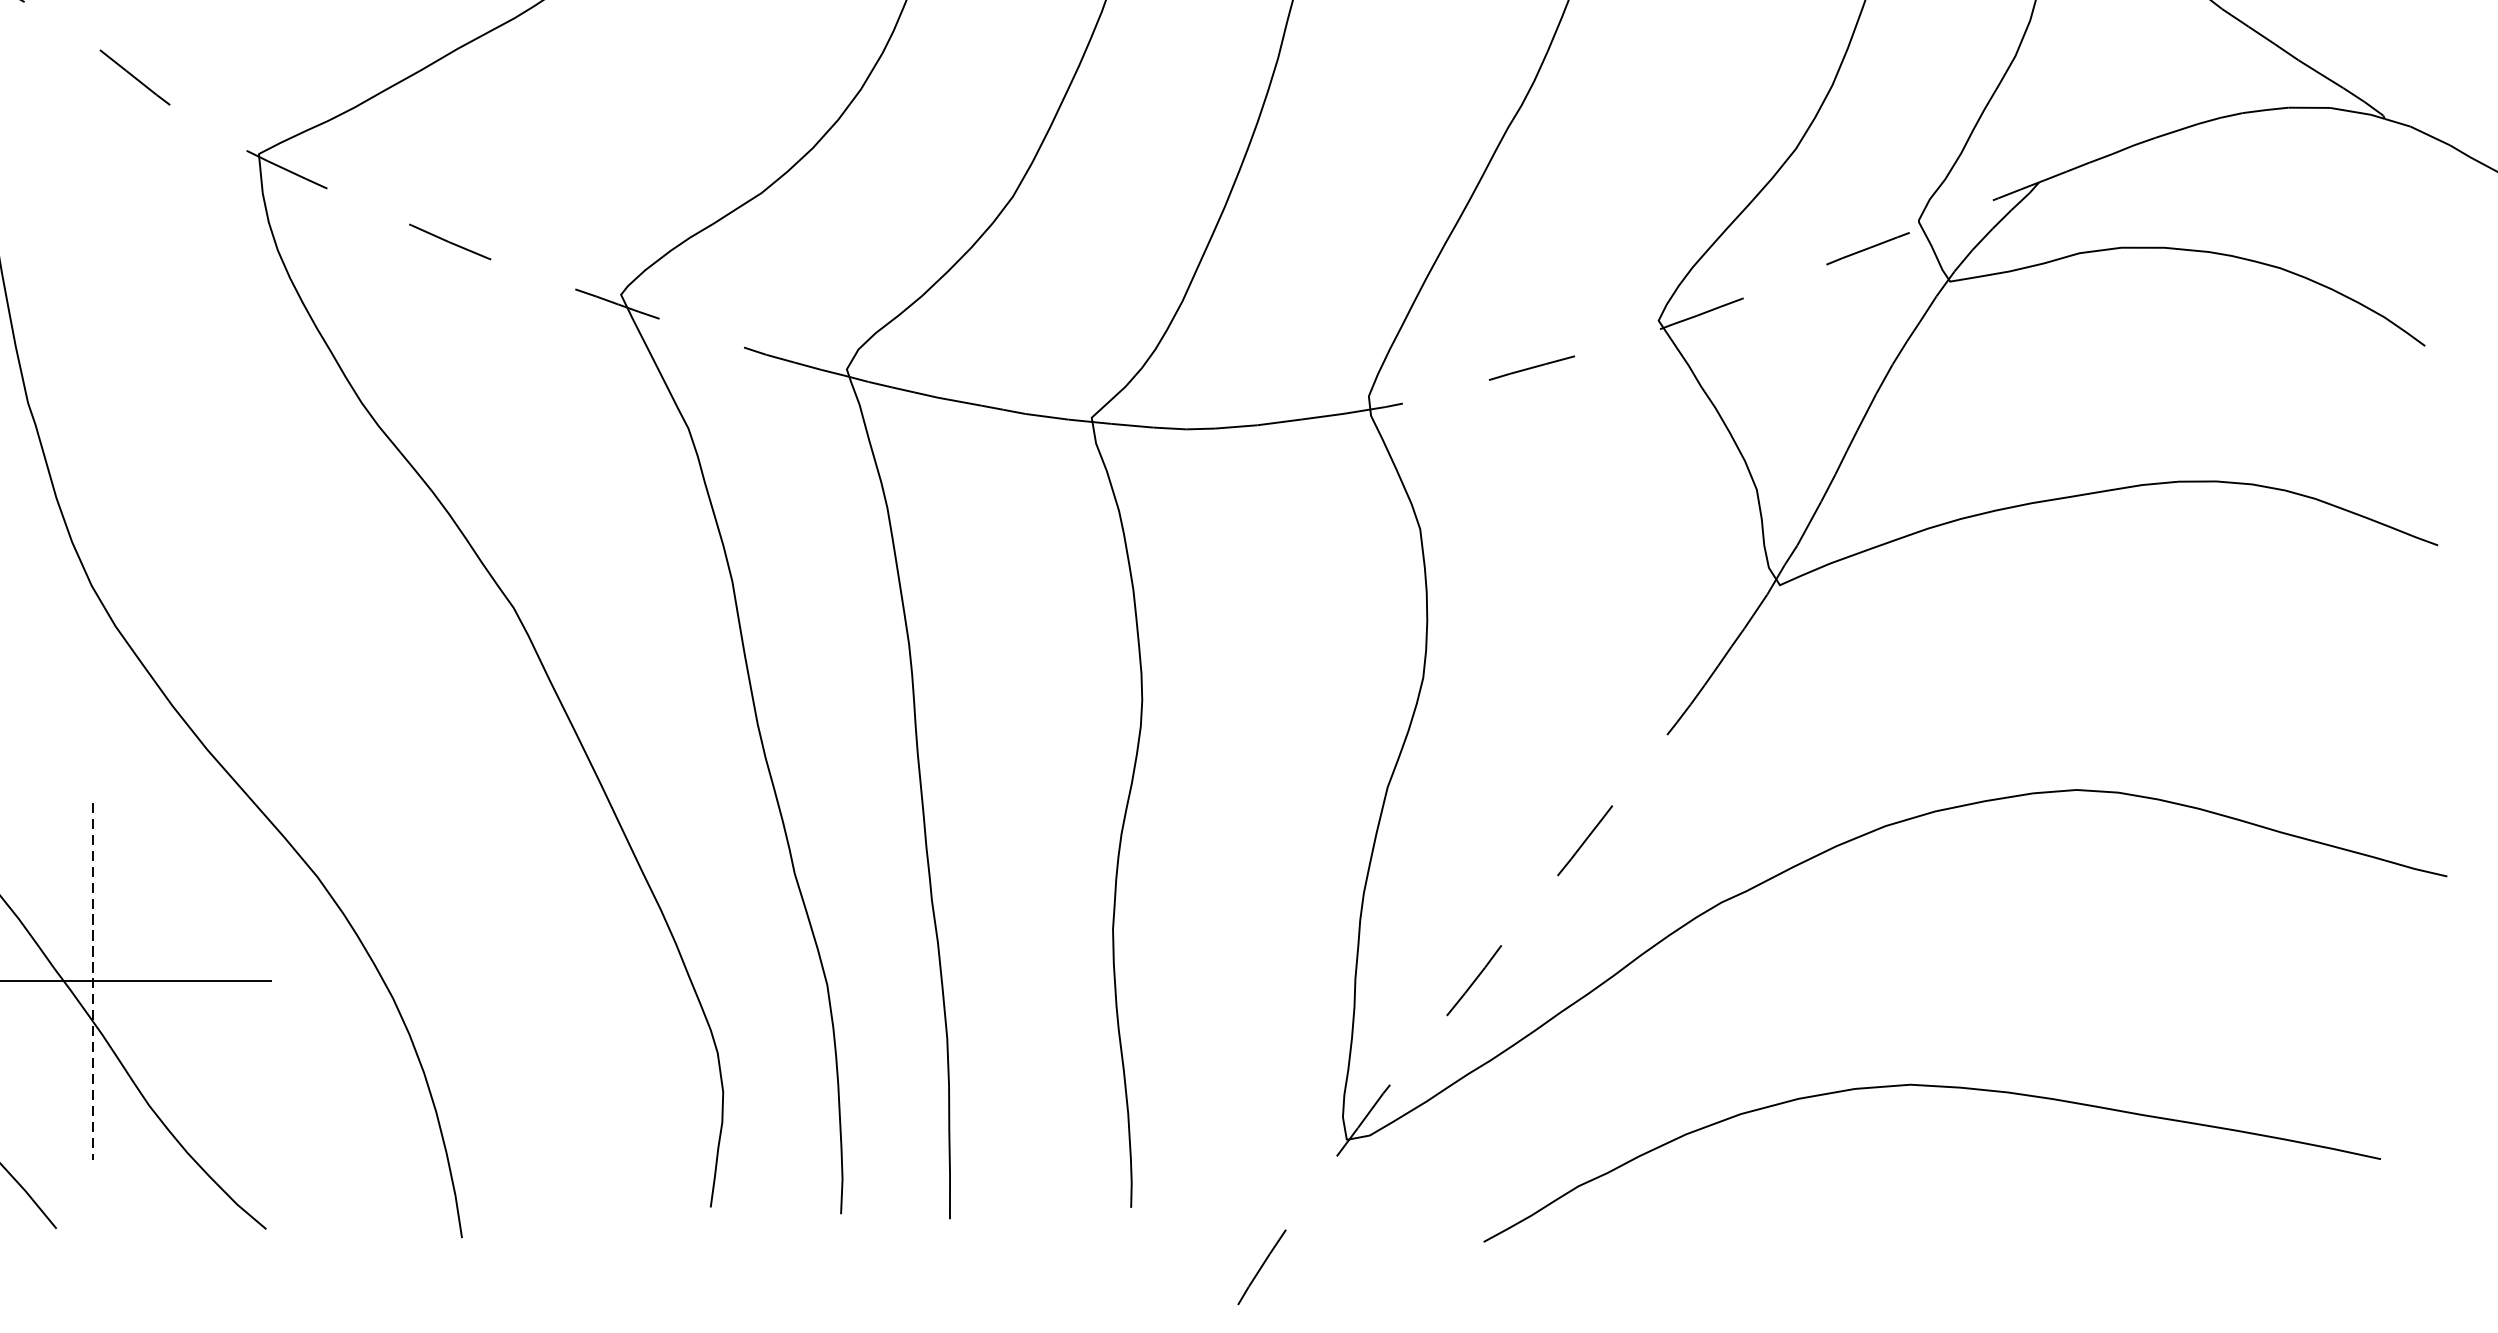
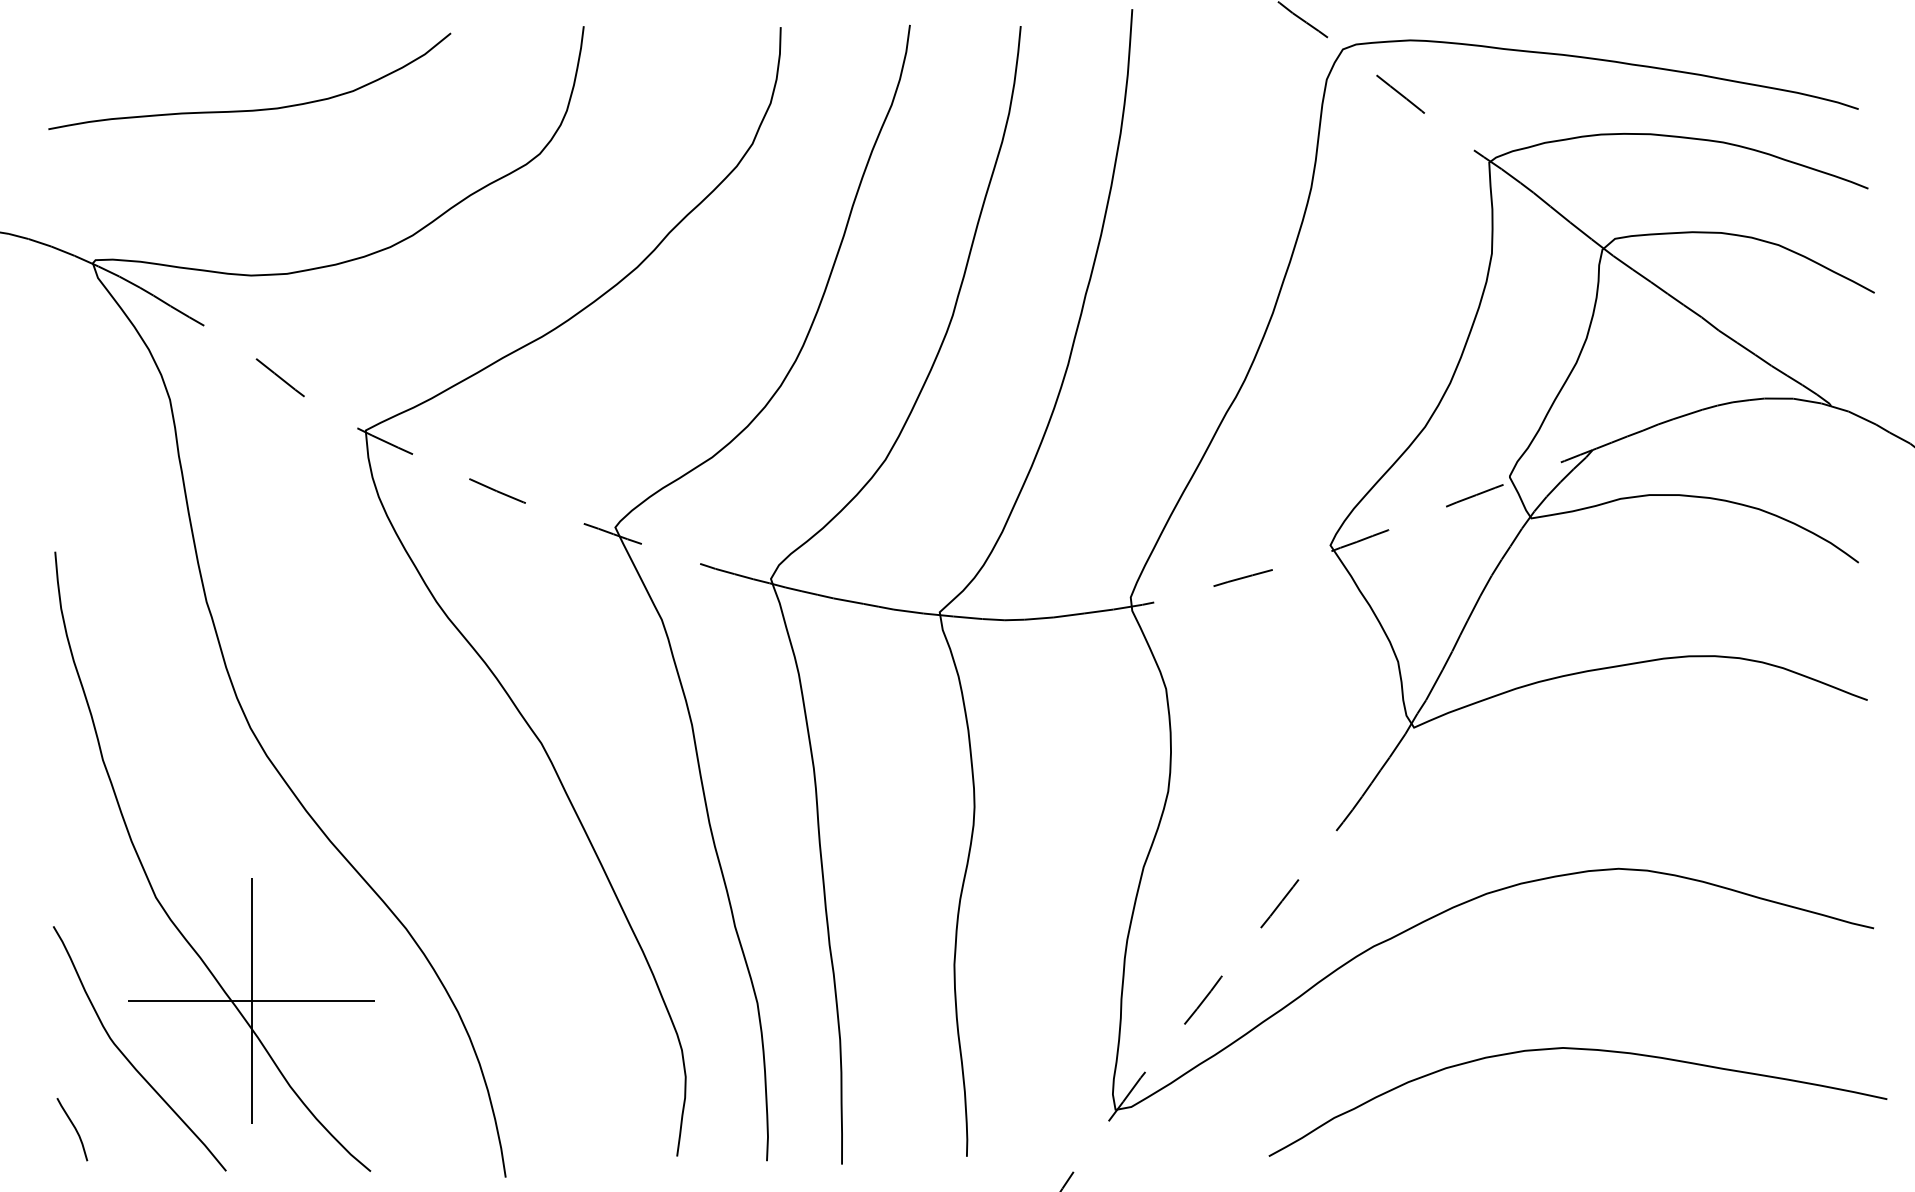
line: (93, 982) -> (251, 1001), dashed -> solid
curve: (1941, 1088) -> (1584, 1050), moved

